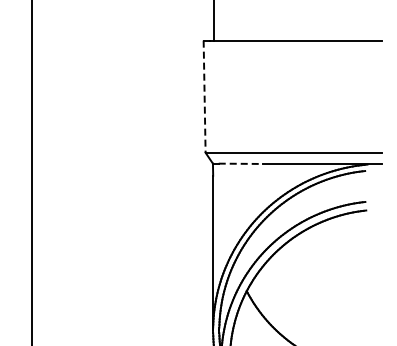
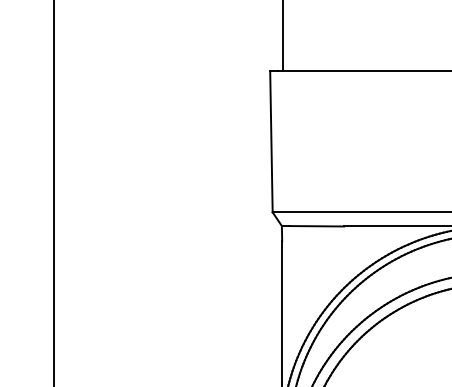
line: (204, 97) -> (271, 142), dashed -> solid
line: (240, 163) -> (316, 225), dashed -> solid

